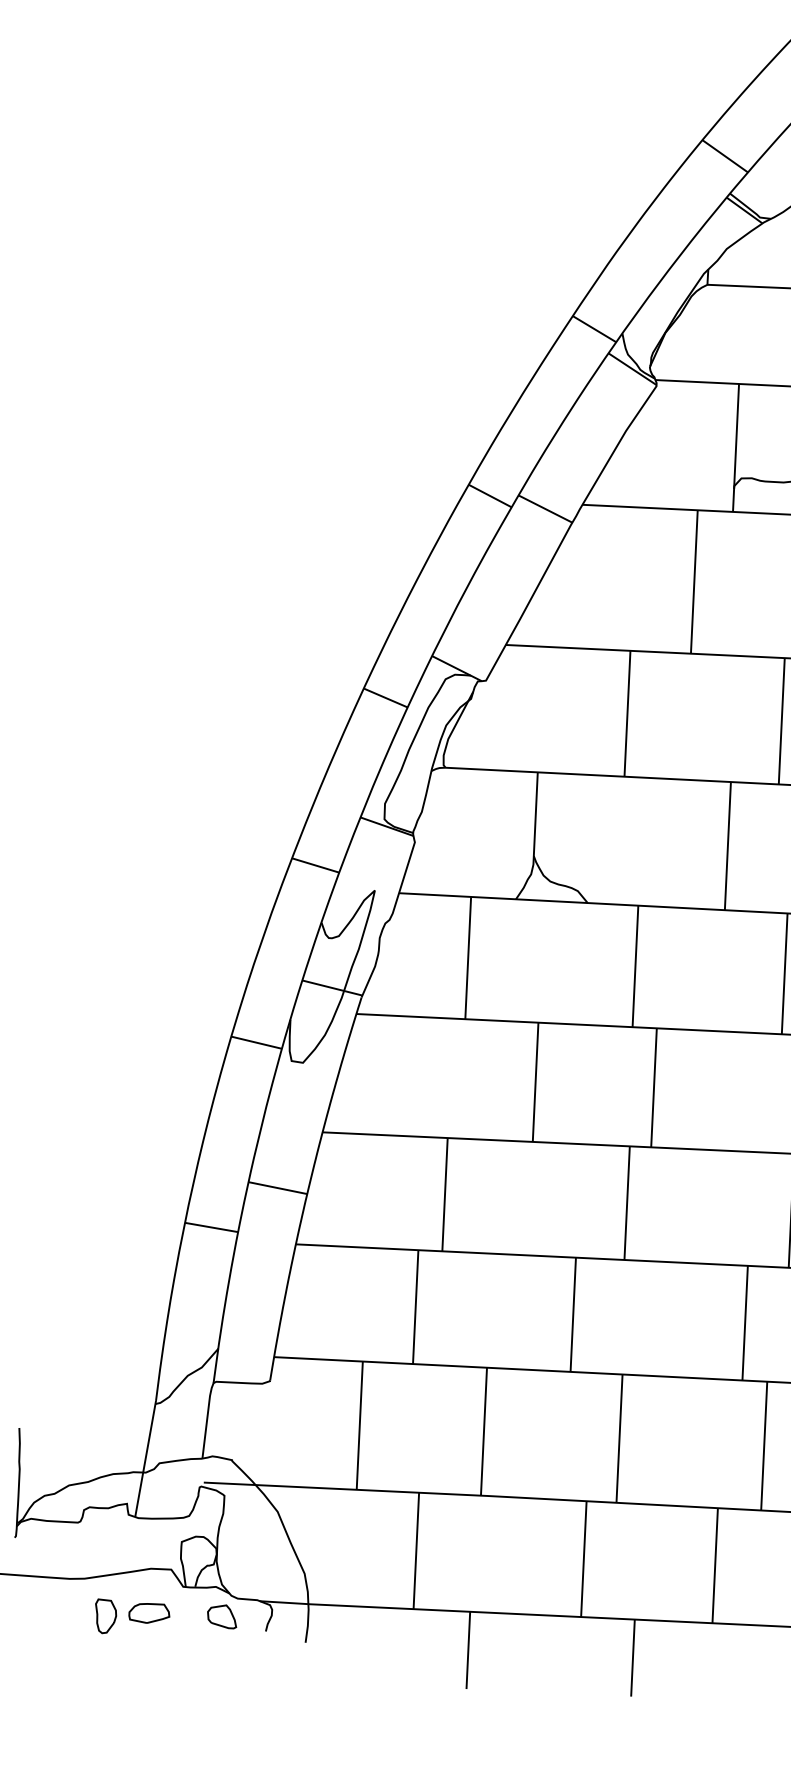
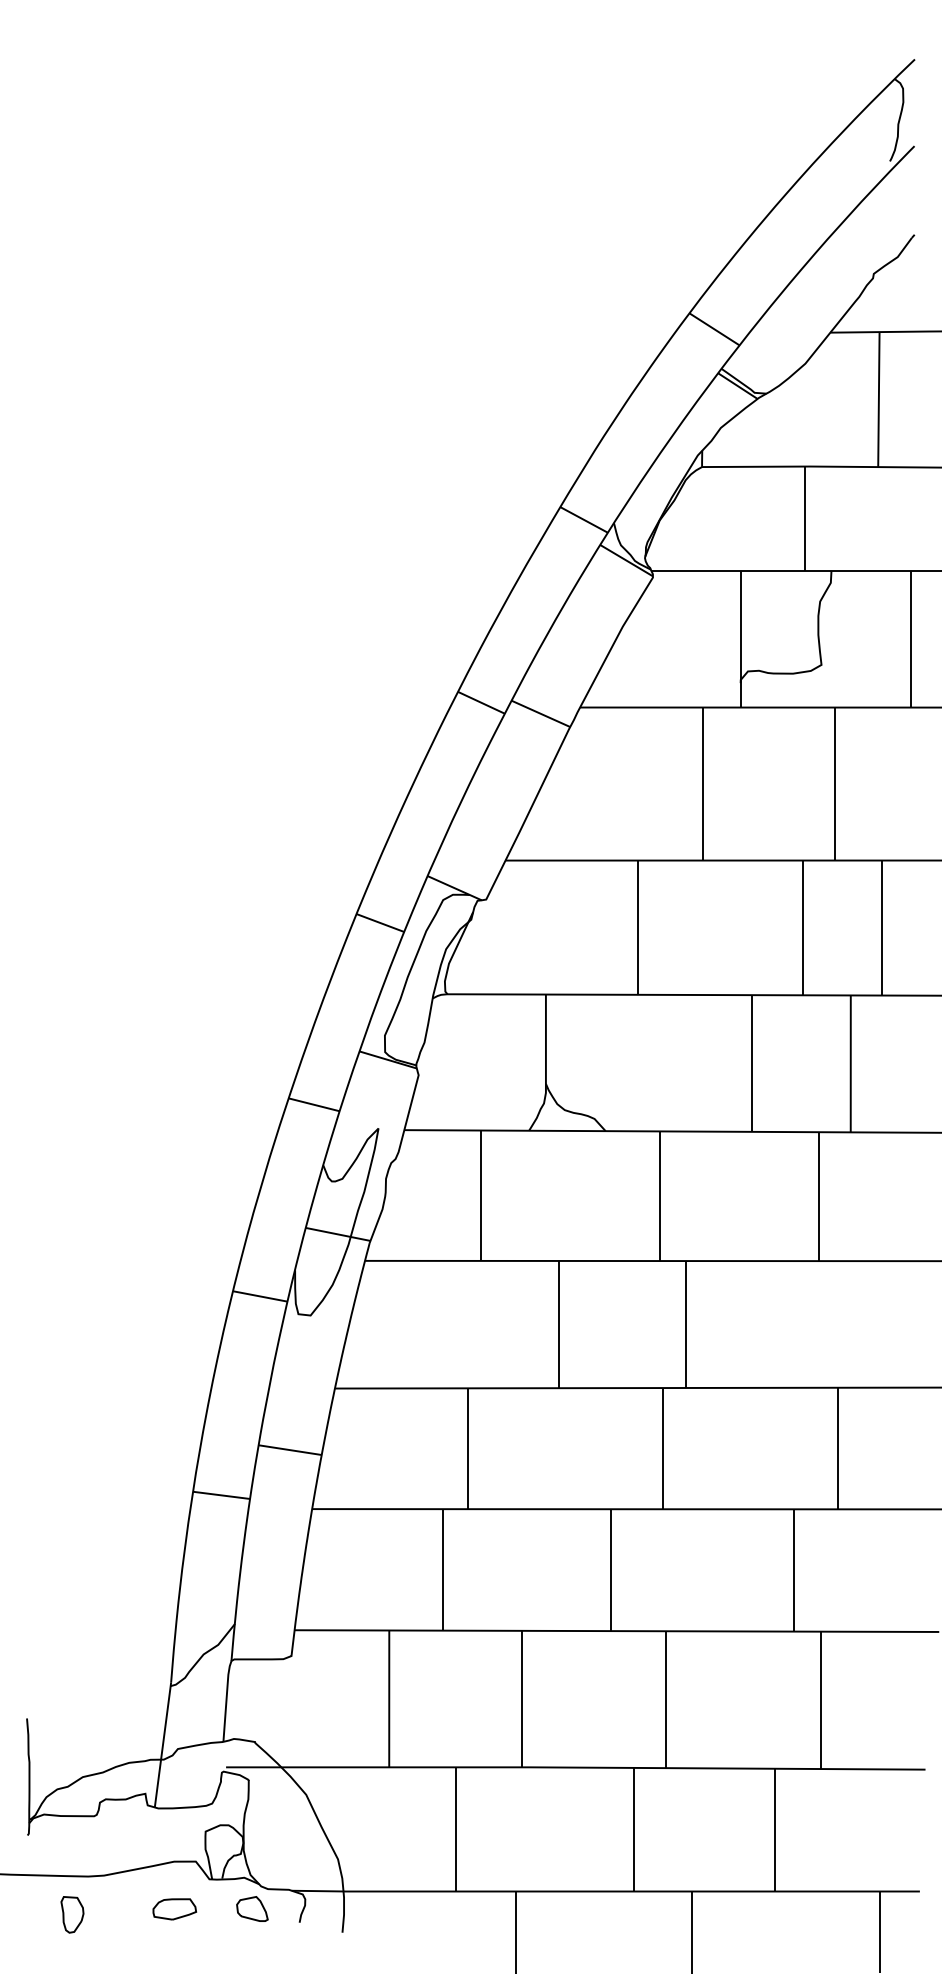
part: (105, 1616) -> (72, 1914), moved

